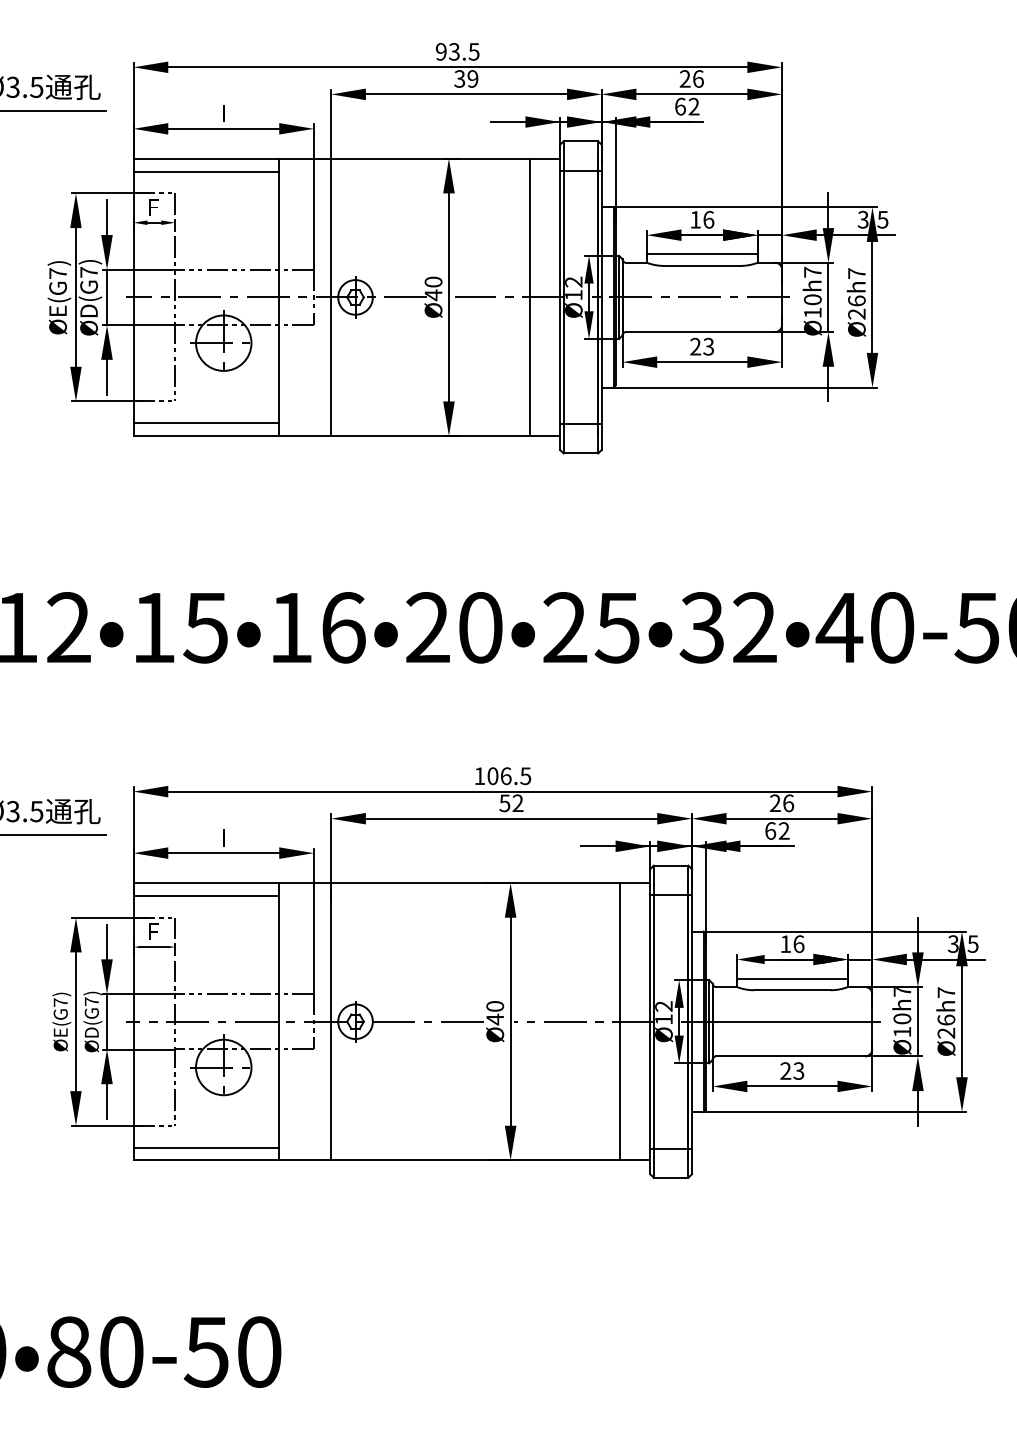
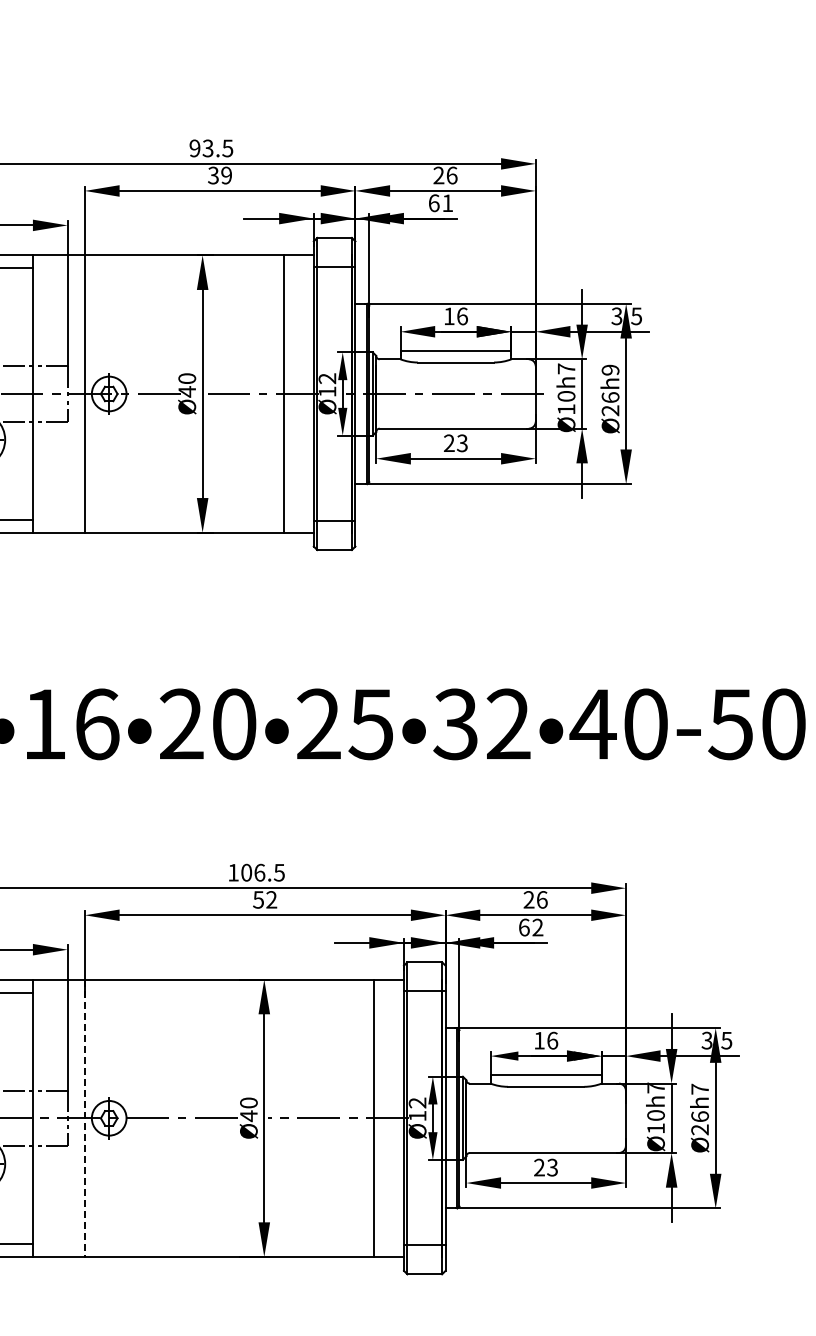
text: (693, 106) -> (447, 203), 2 -> 1
text: (856, 273) -> (610, 370), 26h7 -> 26h9
line: (331, 1021) -> (85, 1118), solid -> dashed
line: (780, 1021) -> (534, 1118), removed

